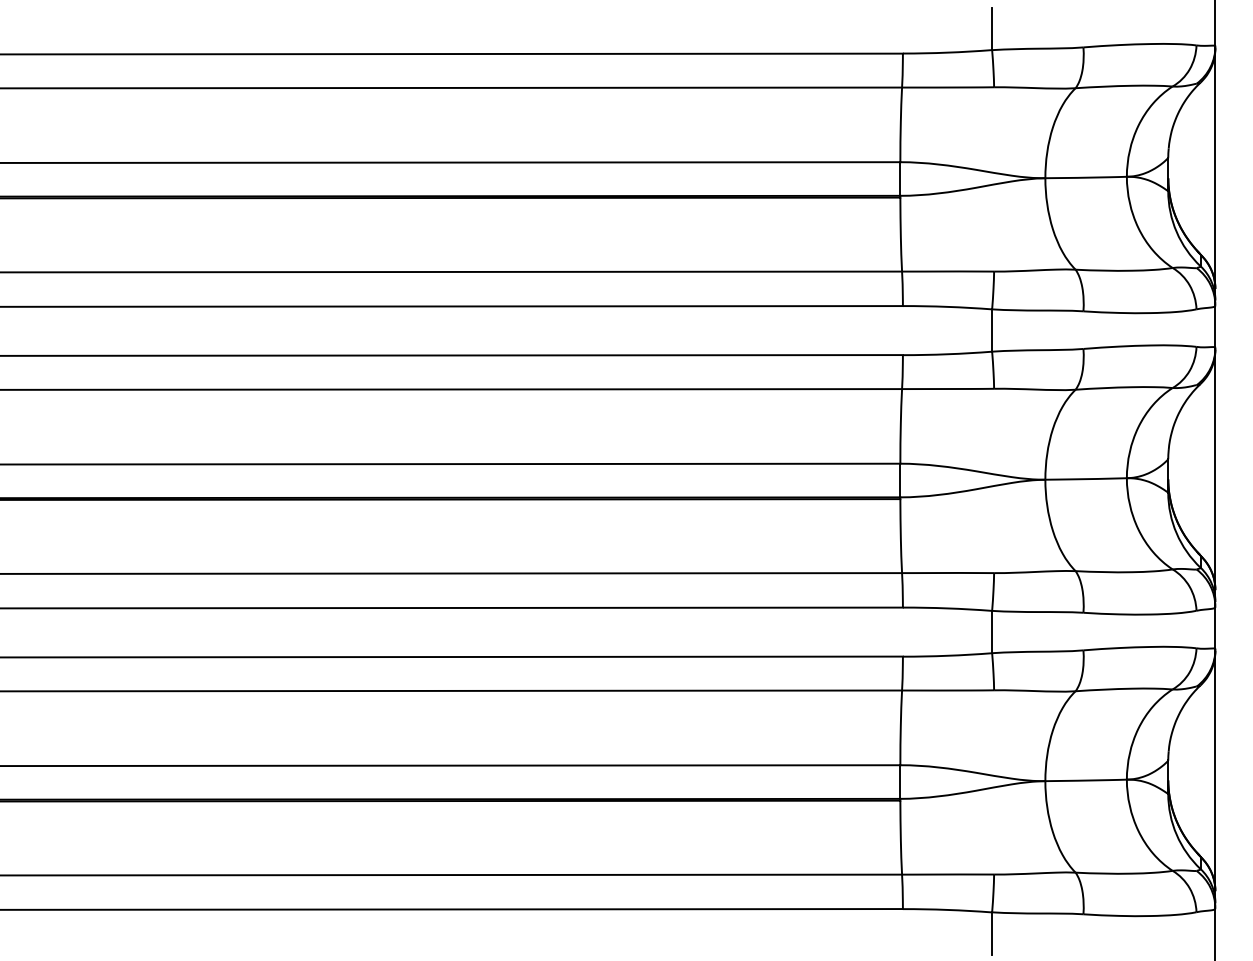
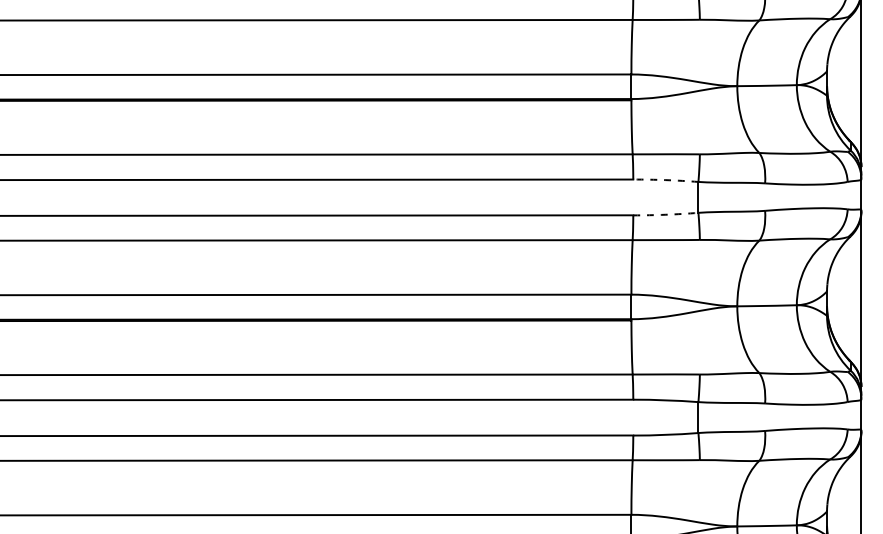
arc: (947, 306) -> (665, 179), solid -> dashed
arc: (947, 354) -> (665, 214), solid -> dashed

